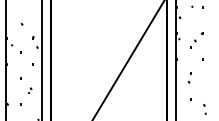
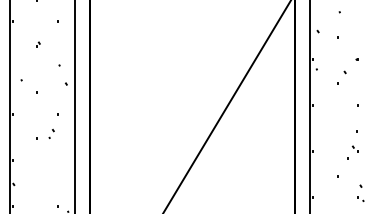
part: (189, 77) -> (354, 138), moved
part: (30, 90) -> (52, 133), moved

